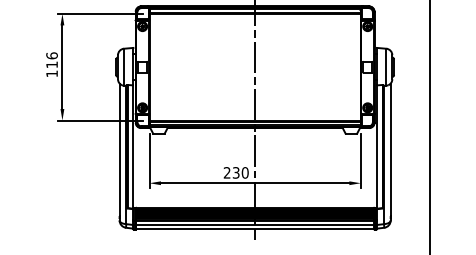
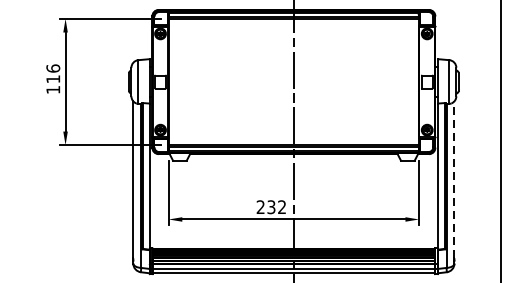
line: (390, 149) -> (454, 179), solid -> dashed
text: (244, 172) -> (281, 206), 230 -> 232

